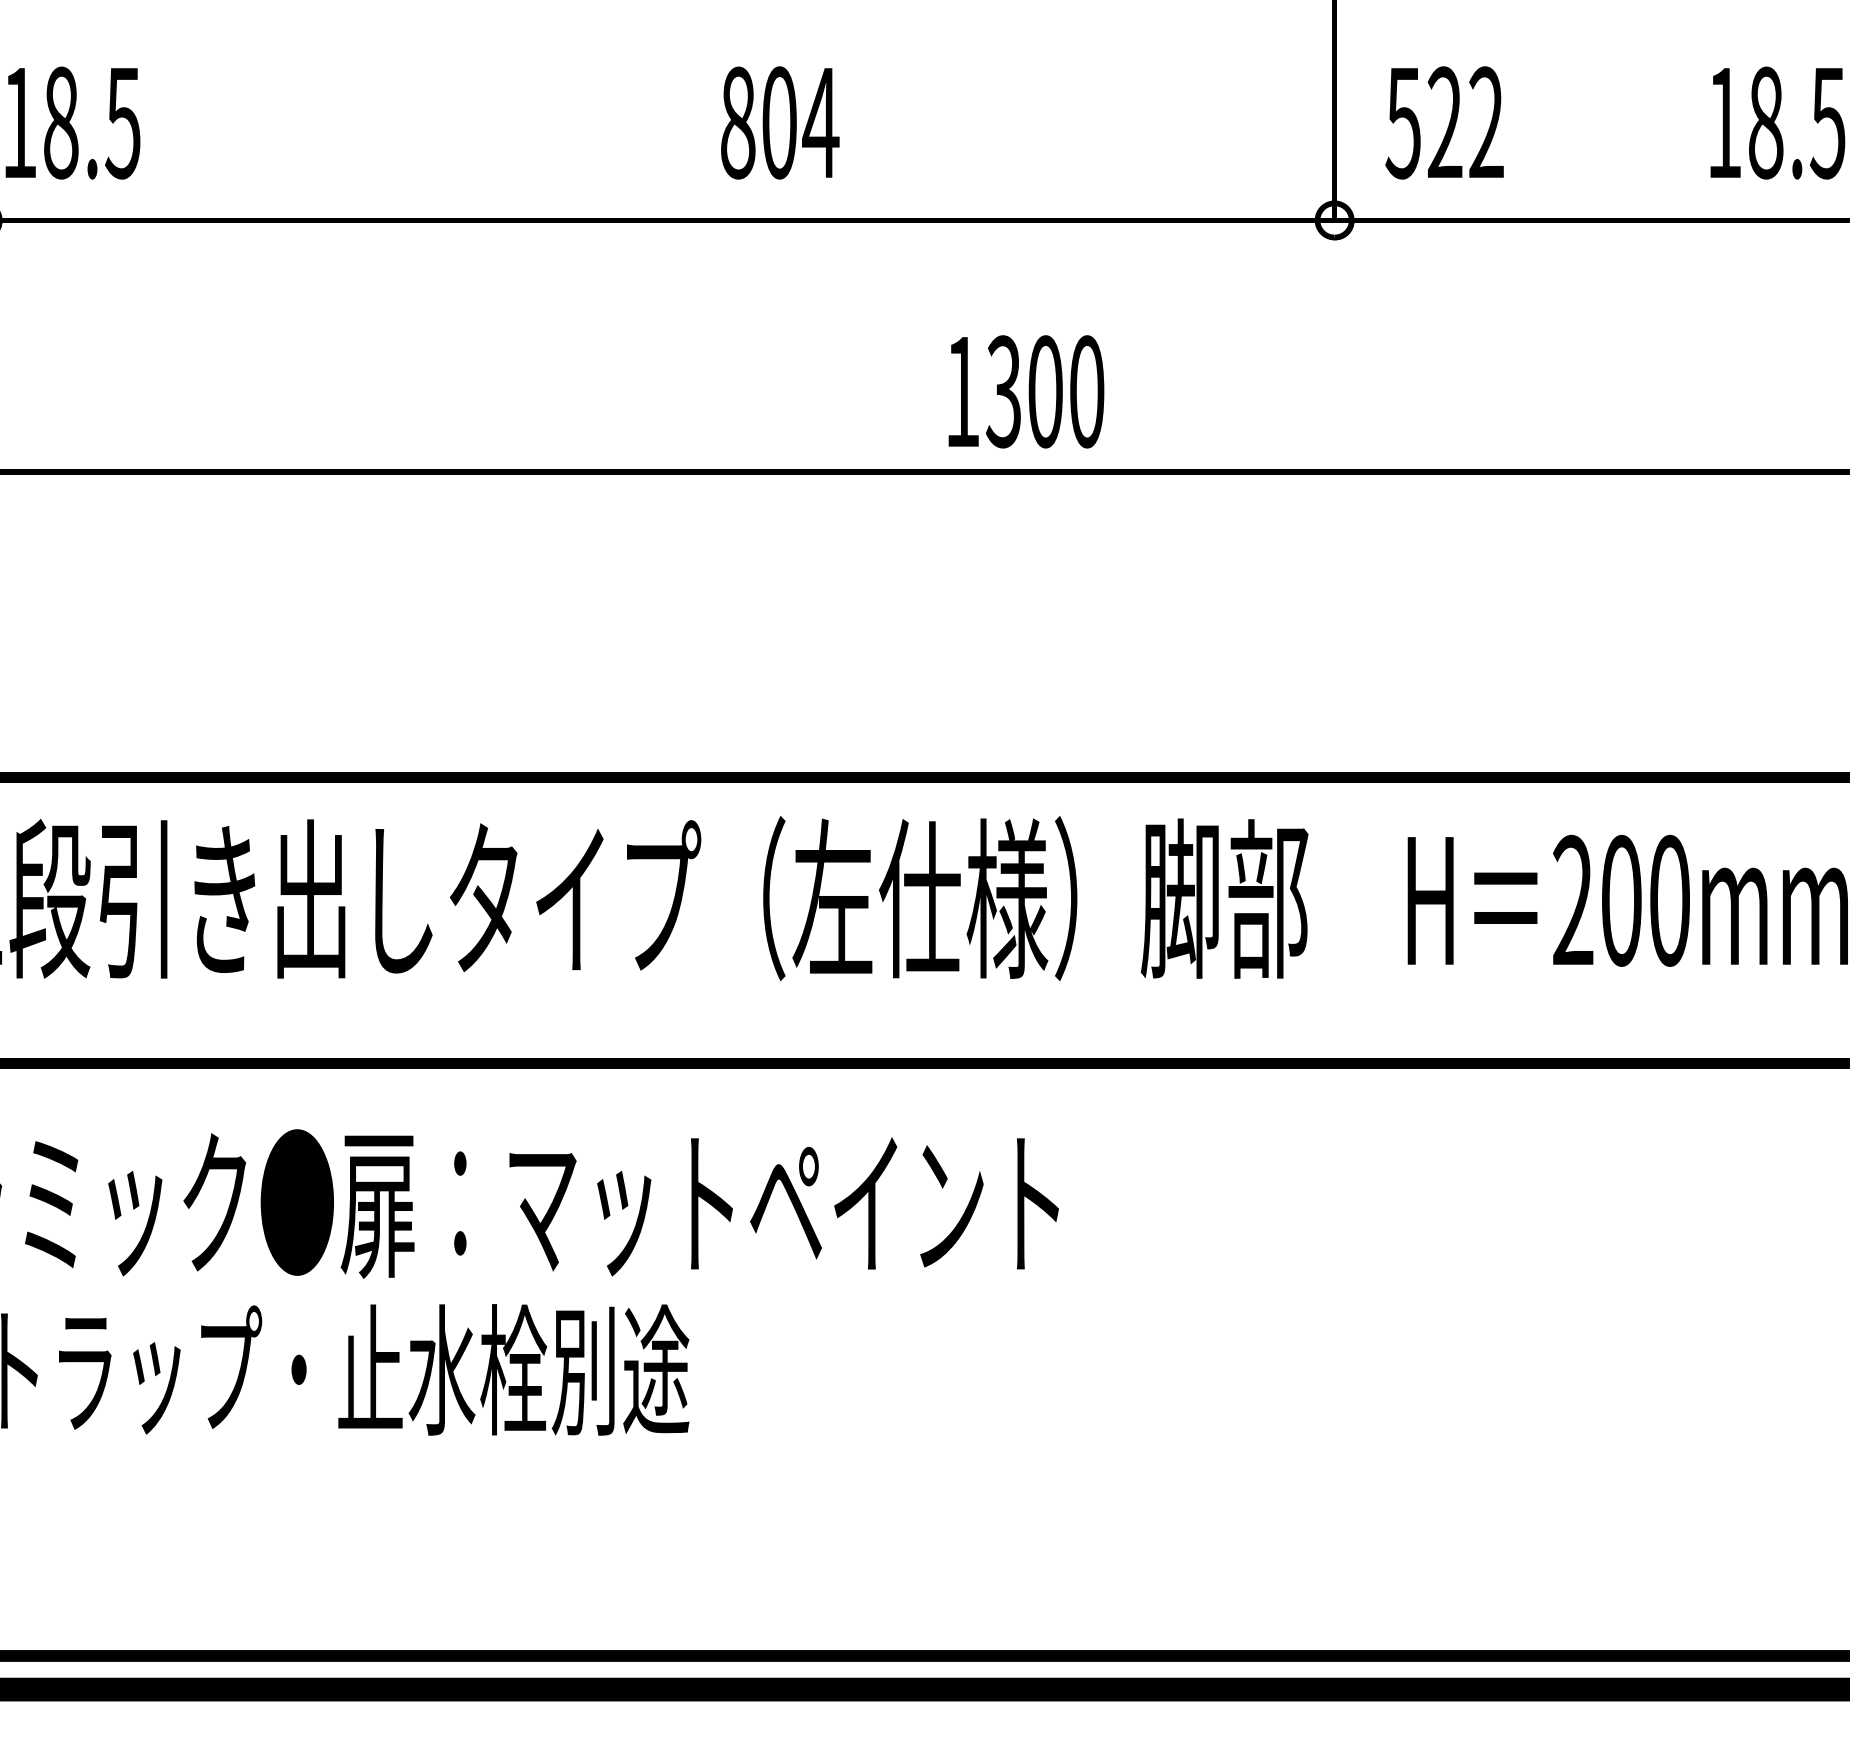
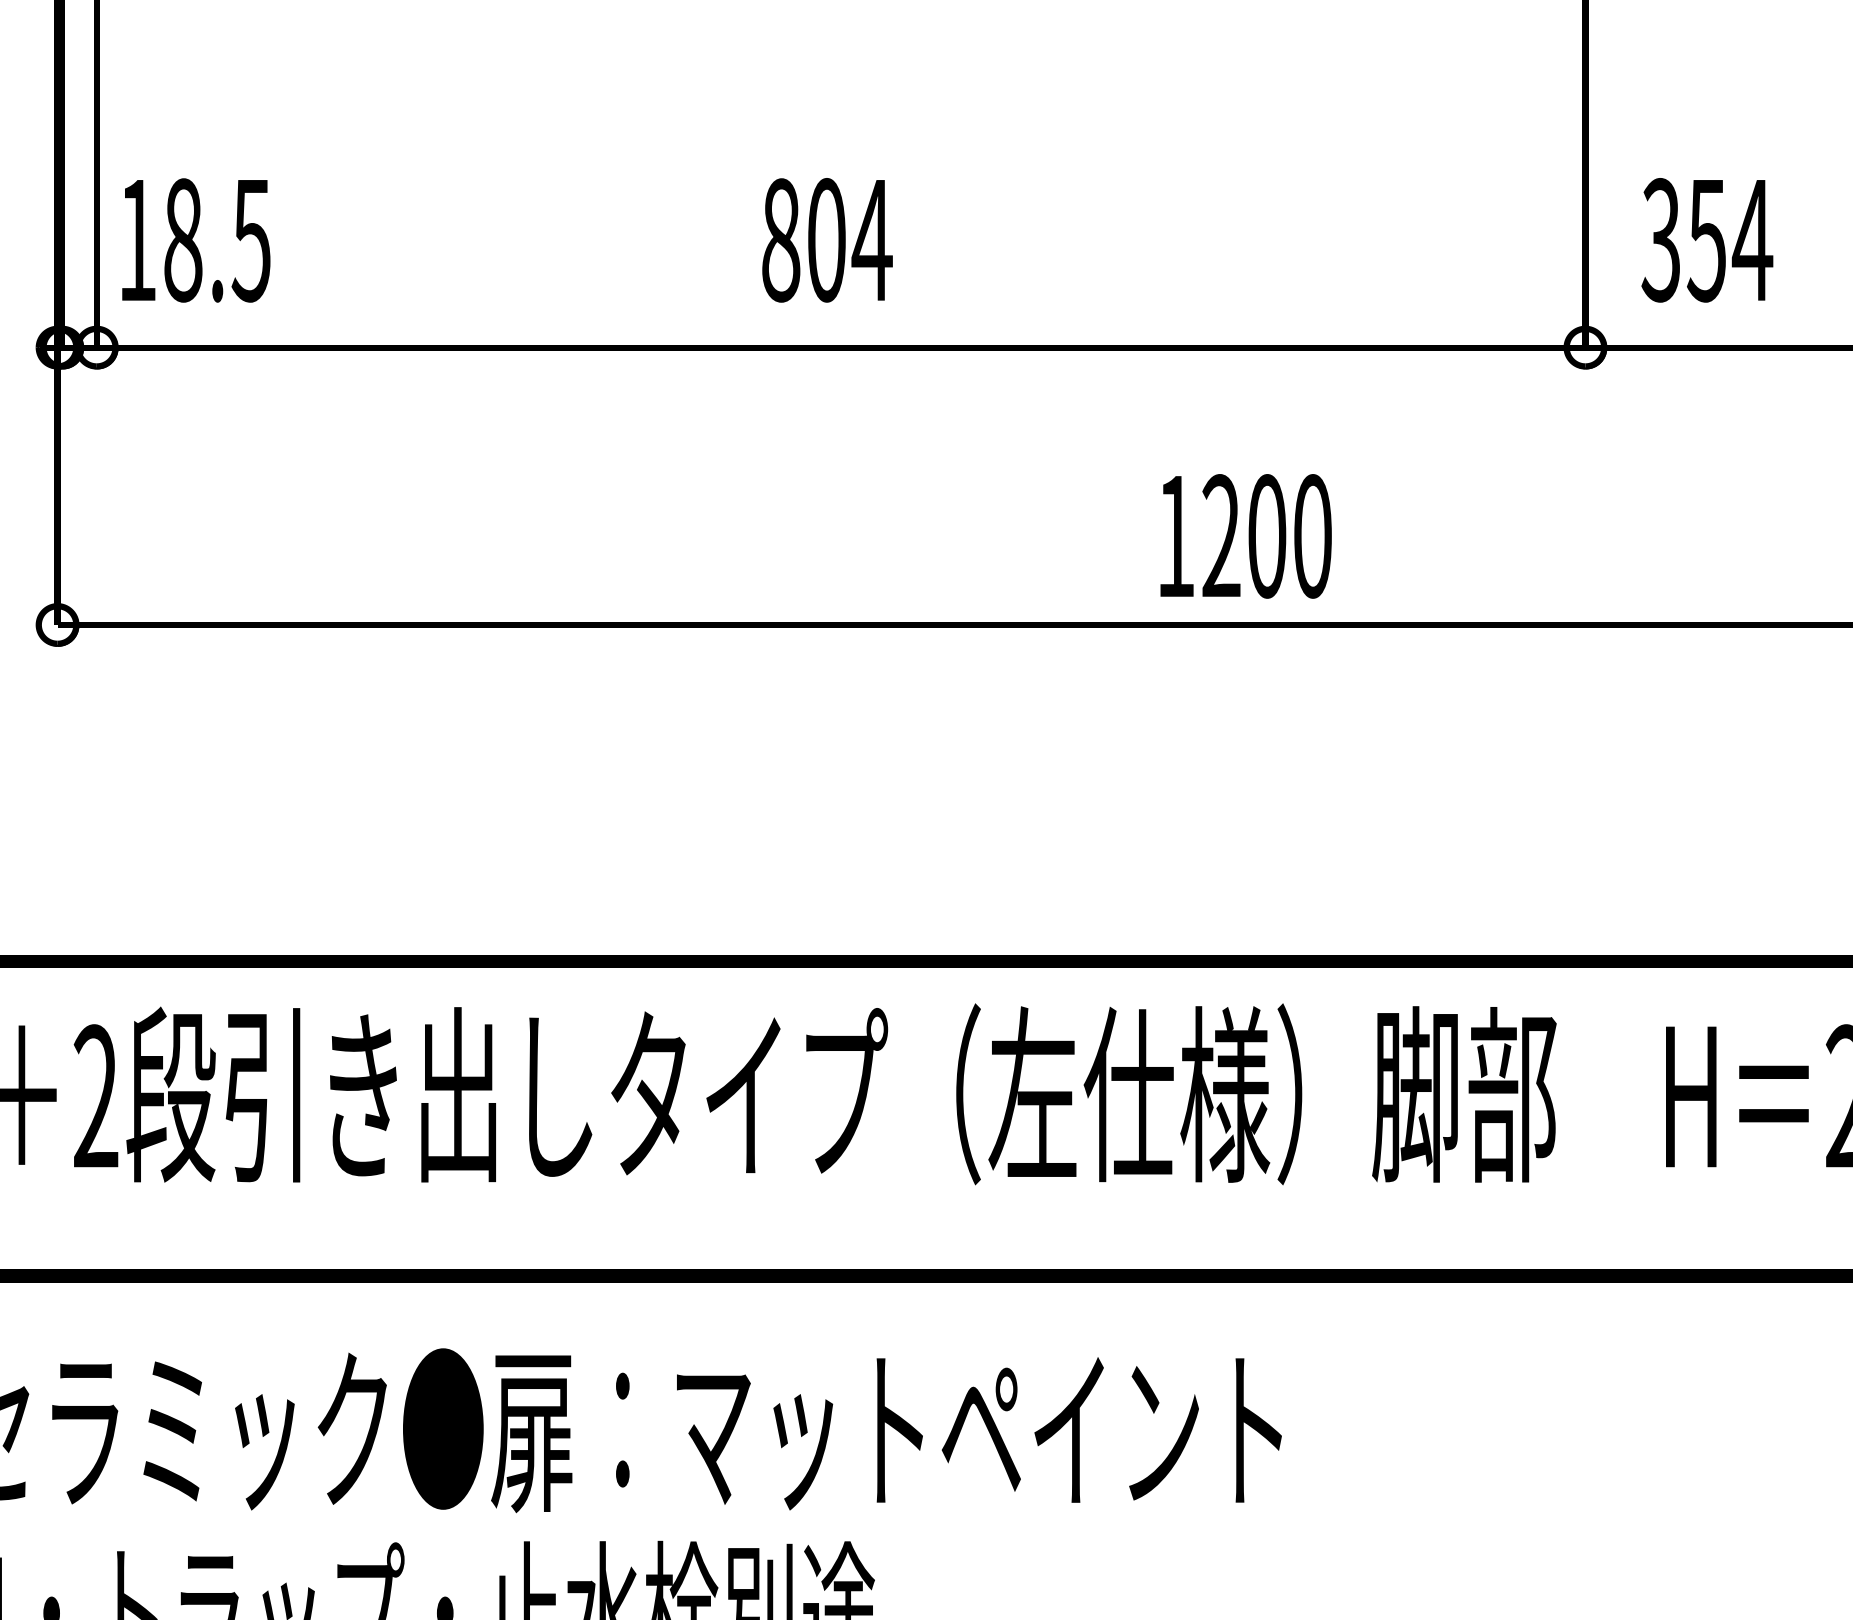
text: (780, 122) -> (827, 239), moved
text: (1445, 122) -> (1707, 239), 522 -> 354
text: (1003, 391) -> (1220, 536), 1300 -> 1200

